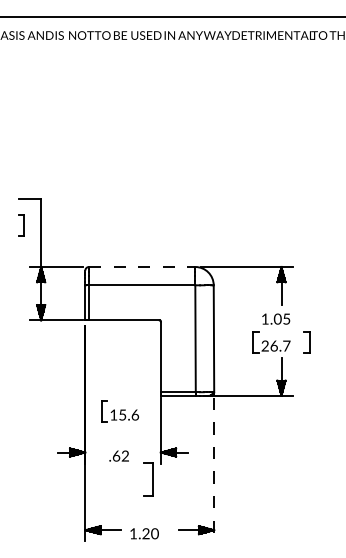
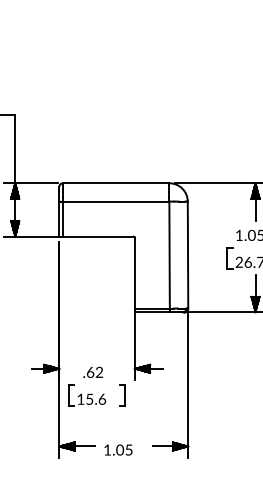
line: (142, 266) -> (116, 182), dashed -> solid
part: (119, 411) -> (86, 395), moved
line: (214, 469) -> (188, 385), dashed -> solid
part: (148, 479) -> (122, 395), size x0.62
text: (150, 533) -> (124, 449), 1.20 -> 1.05

